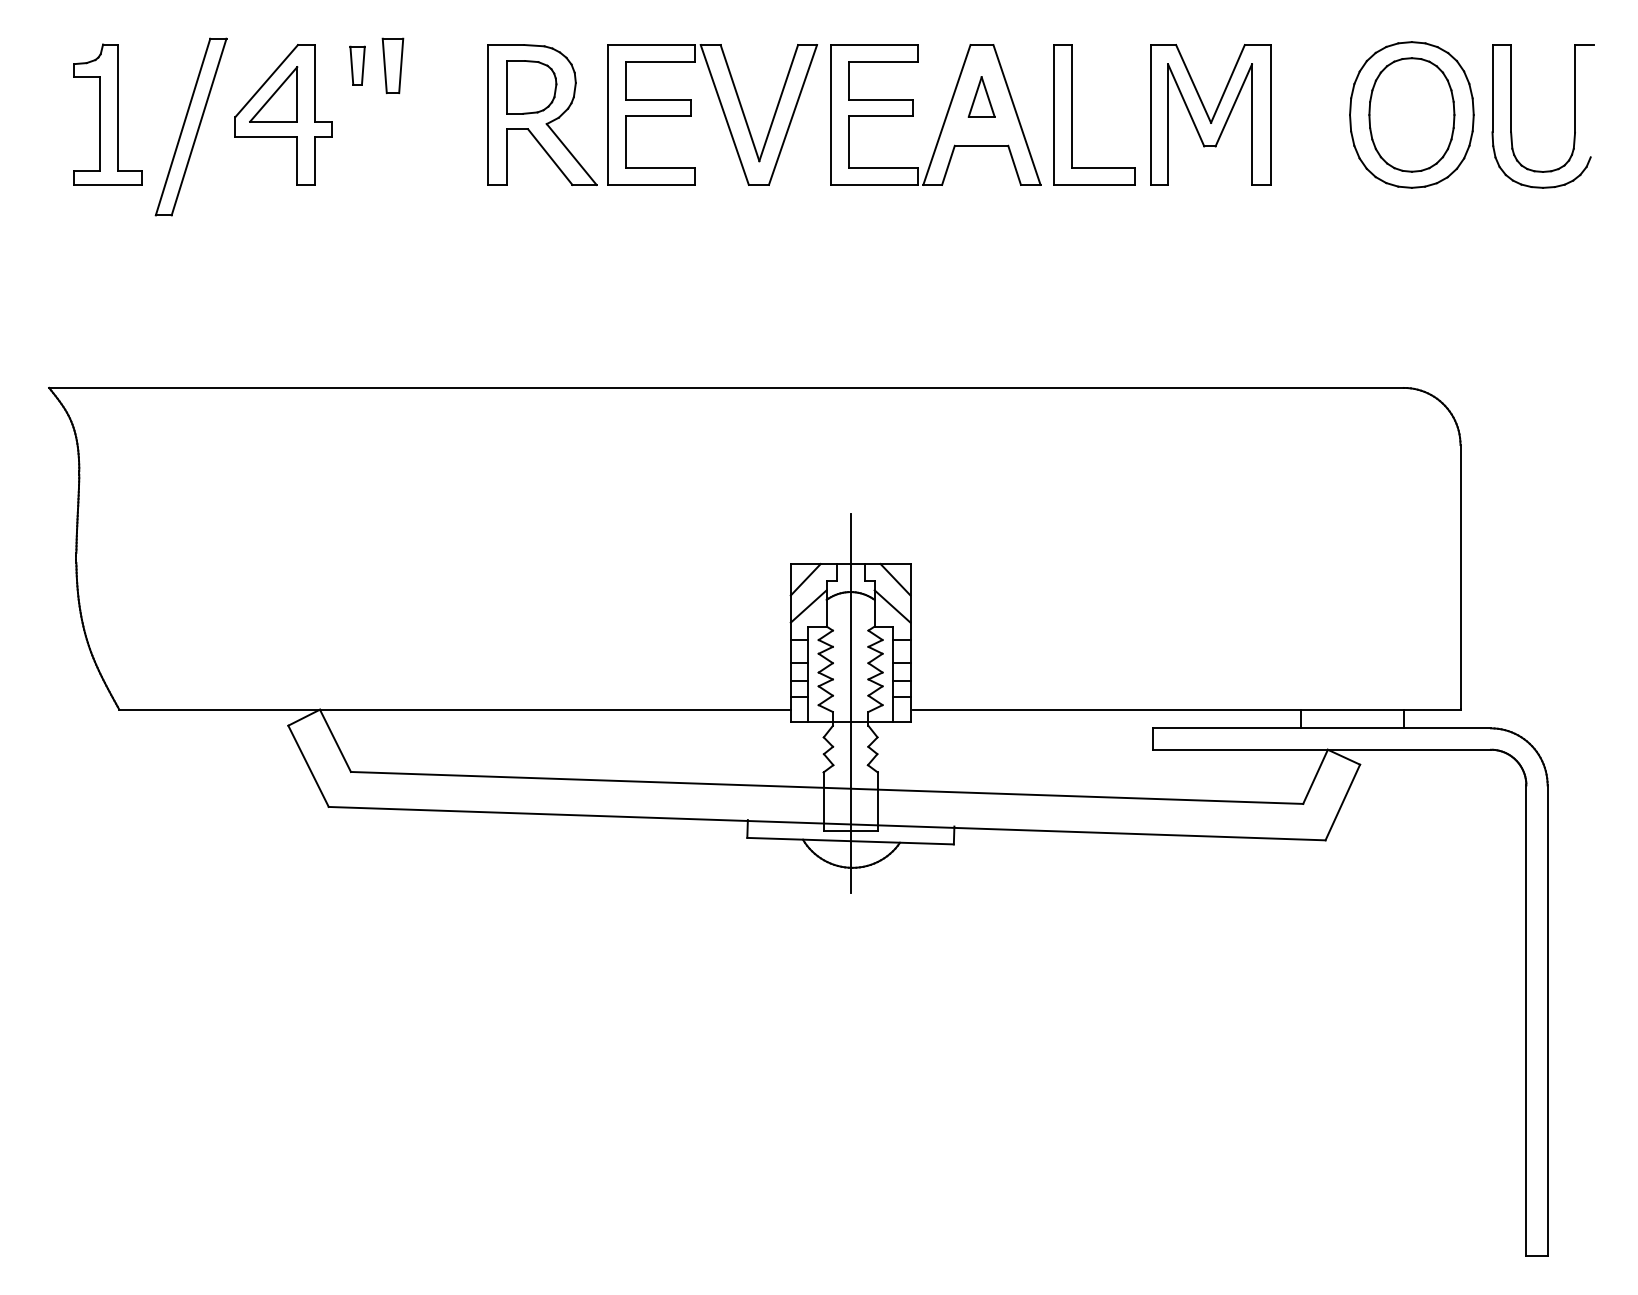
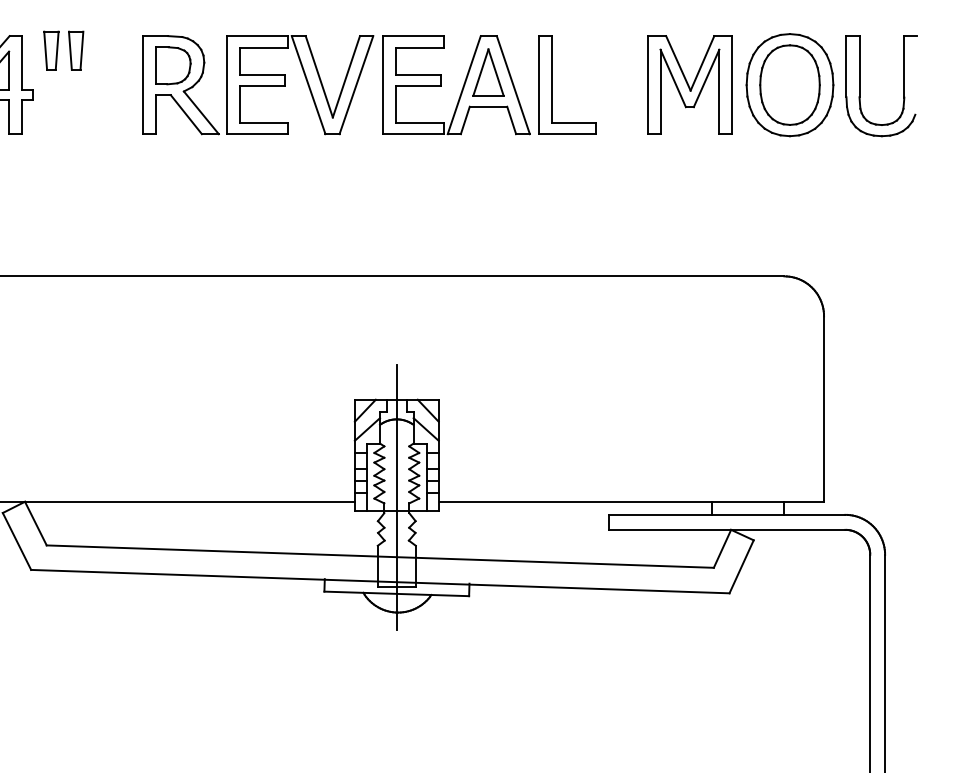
part: (357, 65) -> (51, 50), size x1.43
part: (981, 96) -> (488, 72), size x1.67
part: (1210, 114) -> (690, 84), moved

